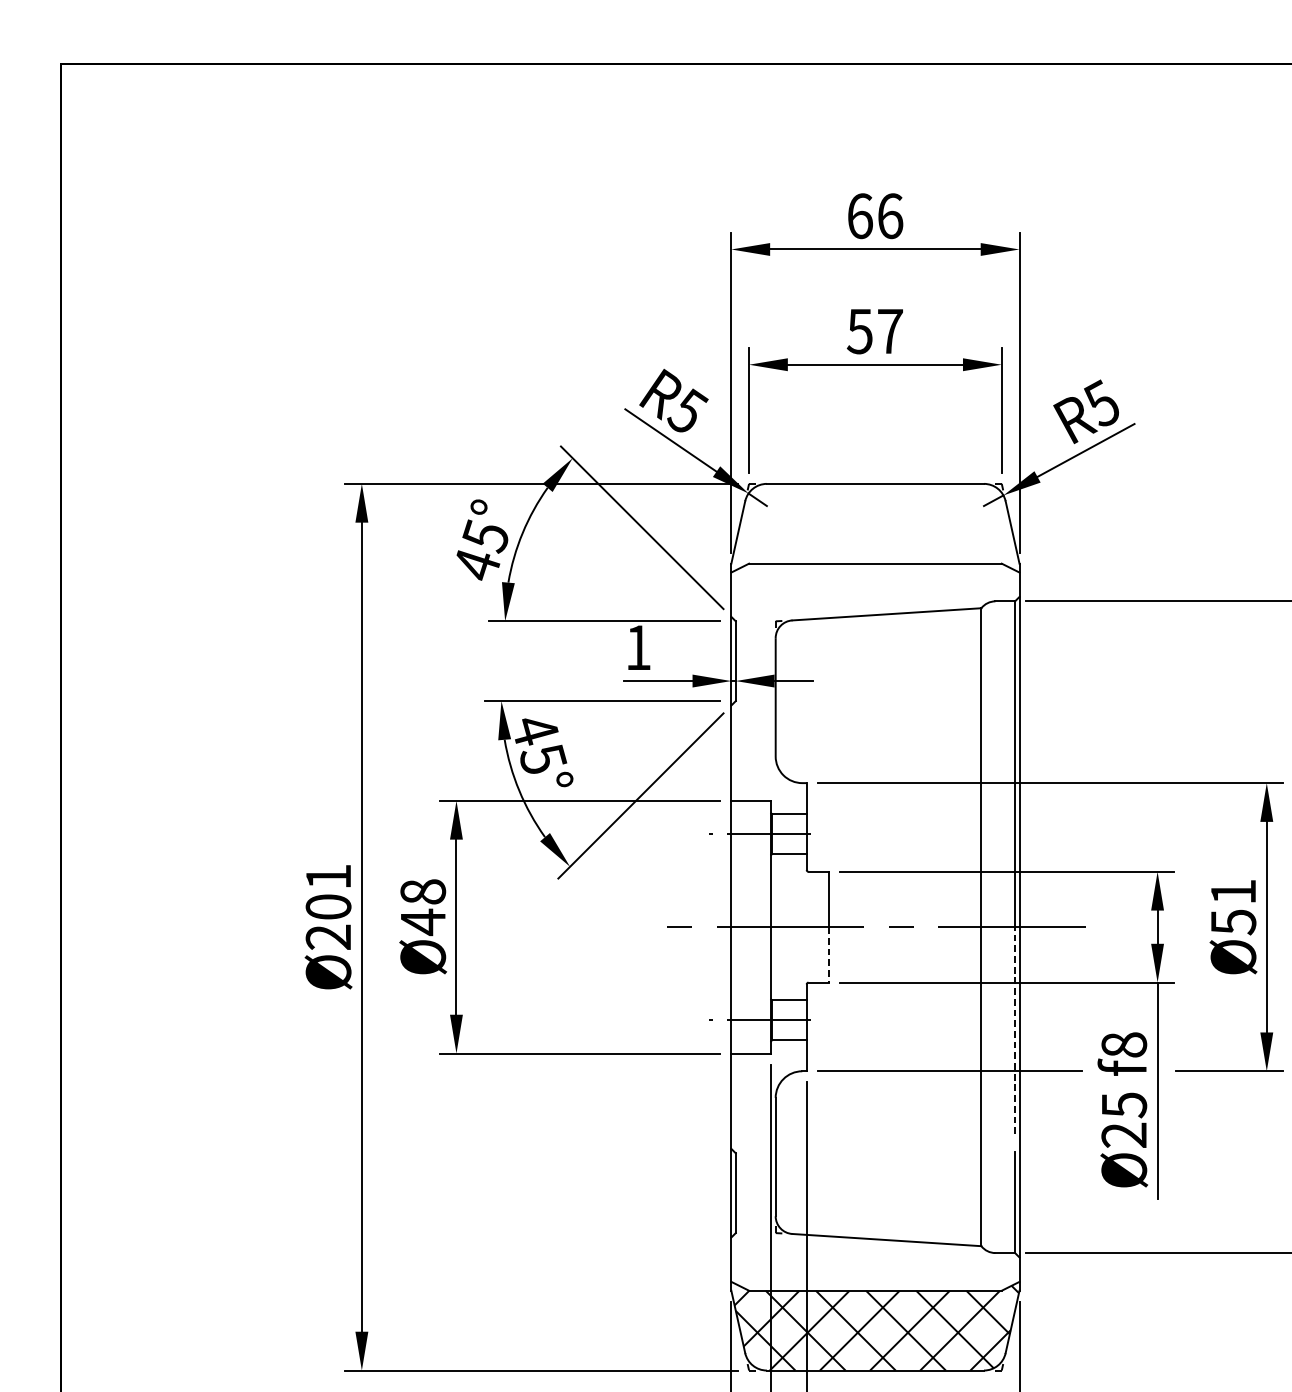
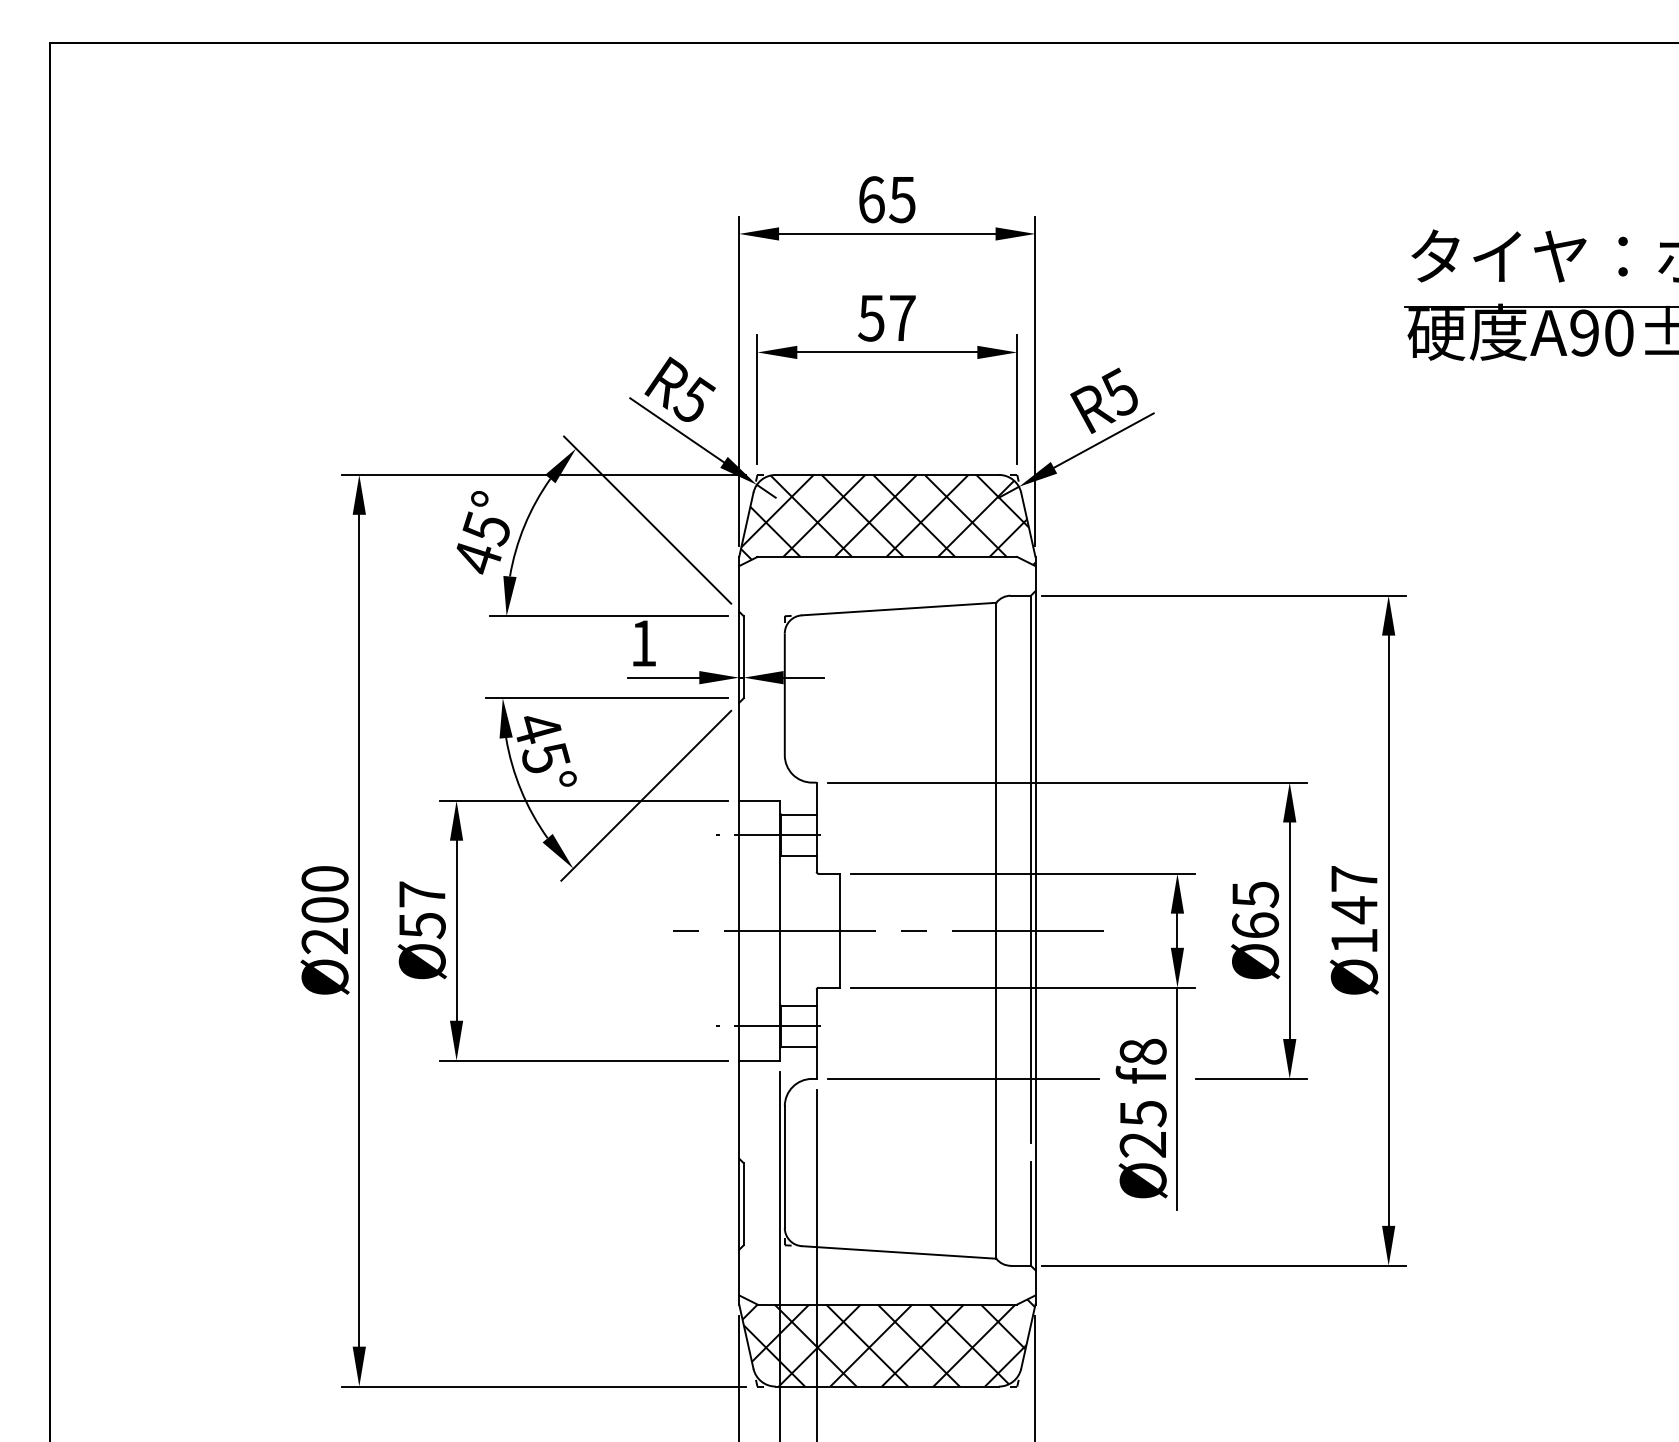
text: (890, 215) -> (902, 199), 66 -> 65
hatch: (875, 527) -> (887, 519), added
text: (328, 876) -> (324, 878), Ø201 -> Ø200
text: (423, 907) -> (422, 910), Ø48 -> Ø57
text: (1233, 907) -> (1255, 910), Ø51 -> Ø65
line: (828, 955) -> (839, 959), dashed -> solid
line: (1014, 1030) -> (1030, 1036), dashed -> solid

